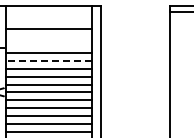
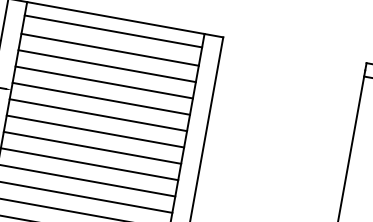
line: (48, 12) -> (112, 31), added
line: (48, 21) -> (108, 49), added
line: (48, 37) -> (102, 83), added
line: (48, 45) -> (100, 99), added
line: (49, 60) -> (96, 130), dashed -> solid

